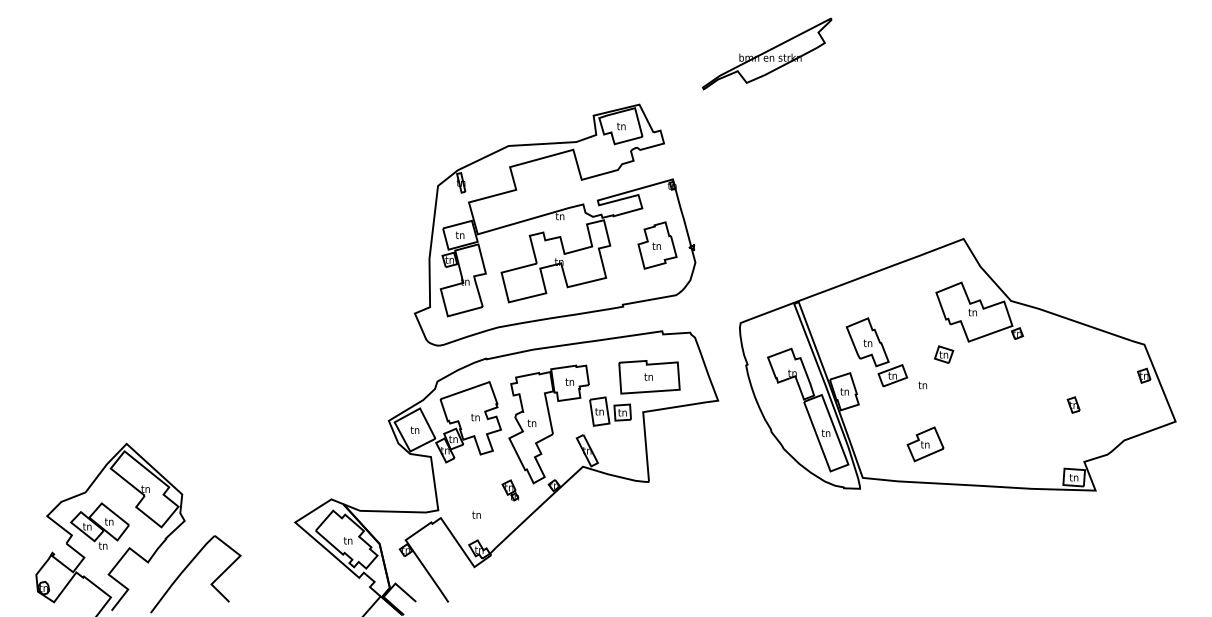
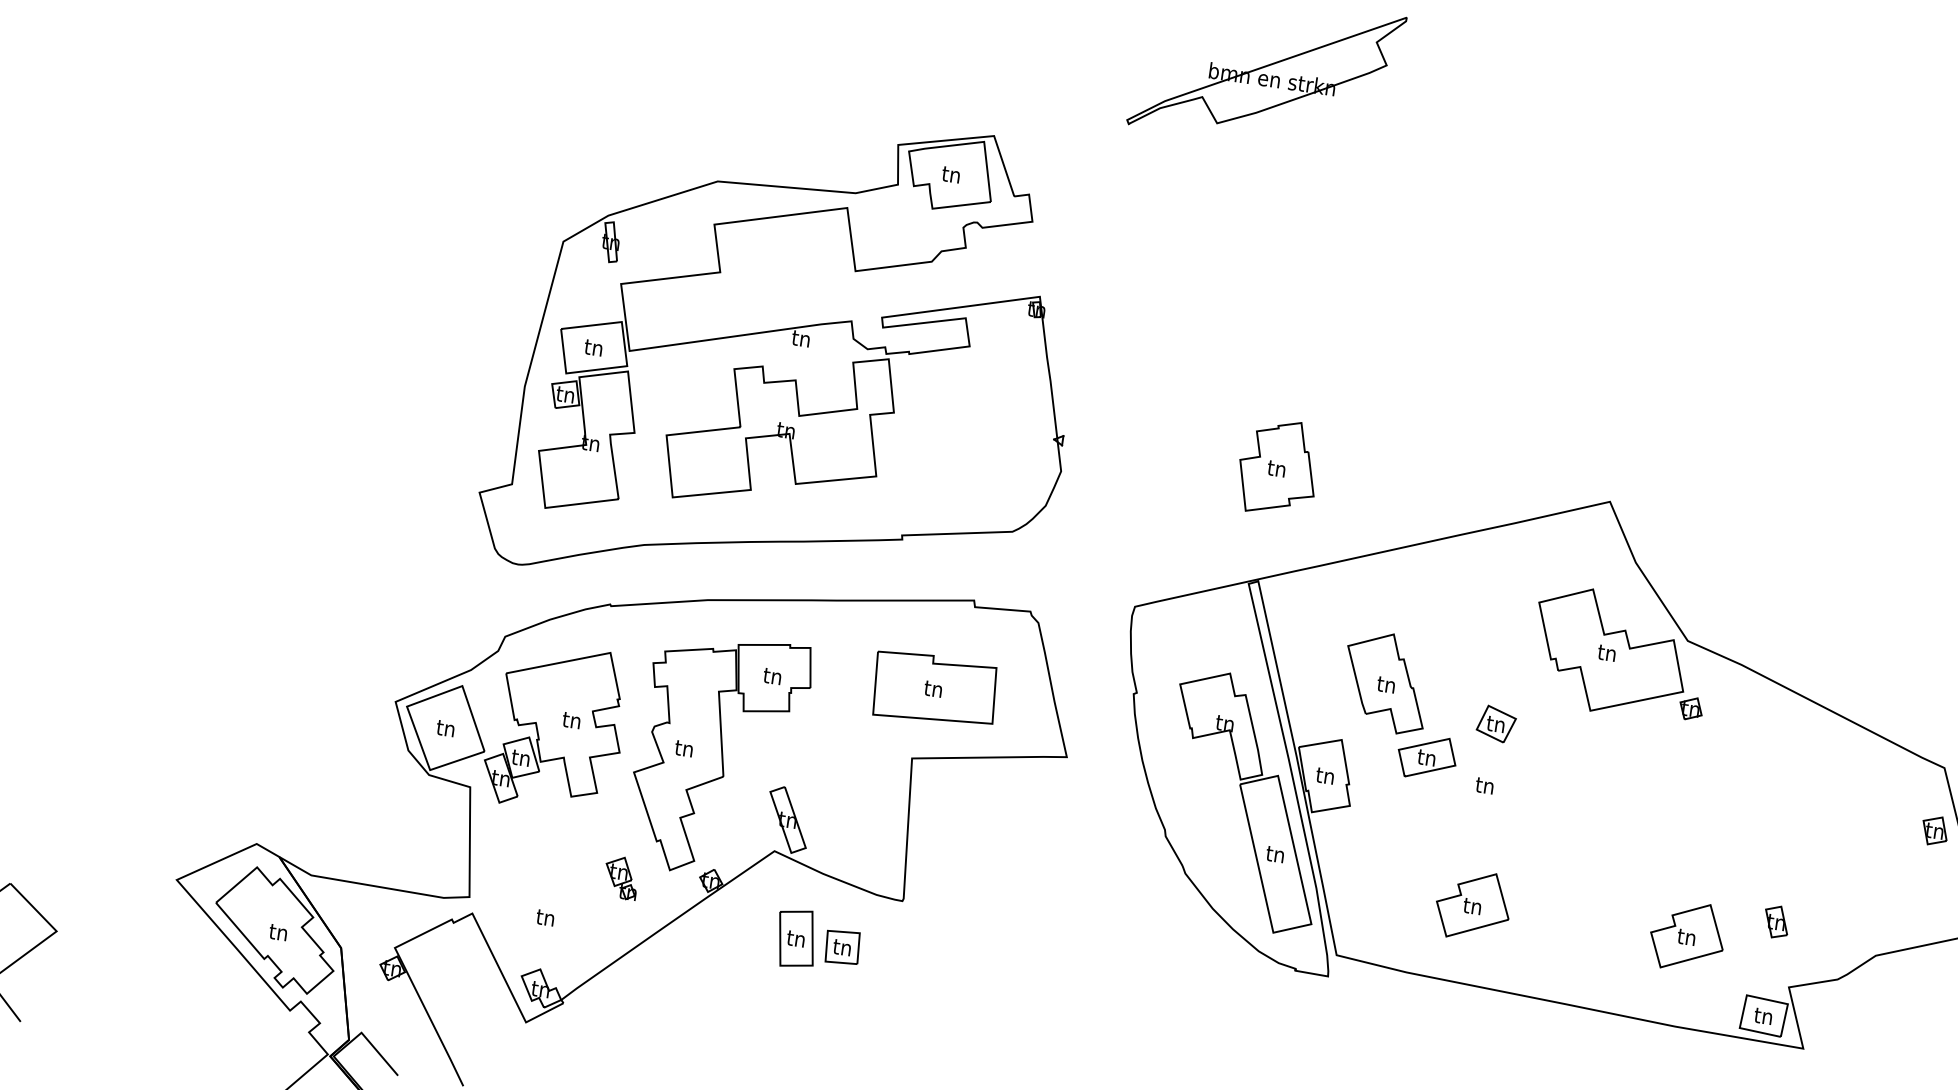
part: (657, 245) -> (1278, 467), moved
part: (944, 354) -> (1497, 723), moved
part: (1073, 404) -> (1776, 920), moved
part: (610, 411) -> (818, 941), moved
part: (1031, 444) -> (1687, 936), added

